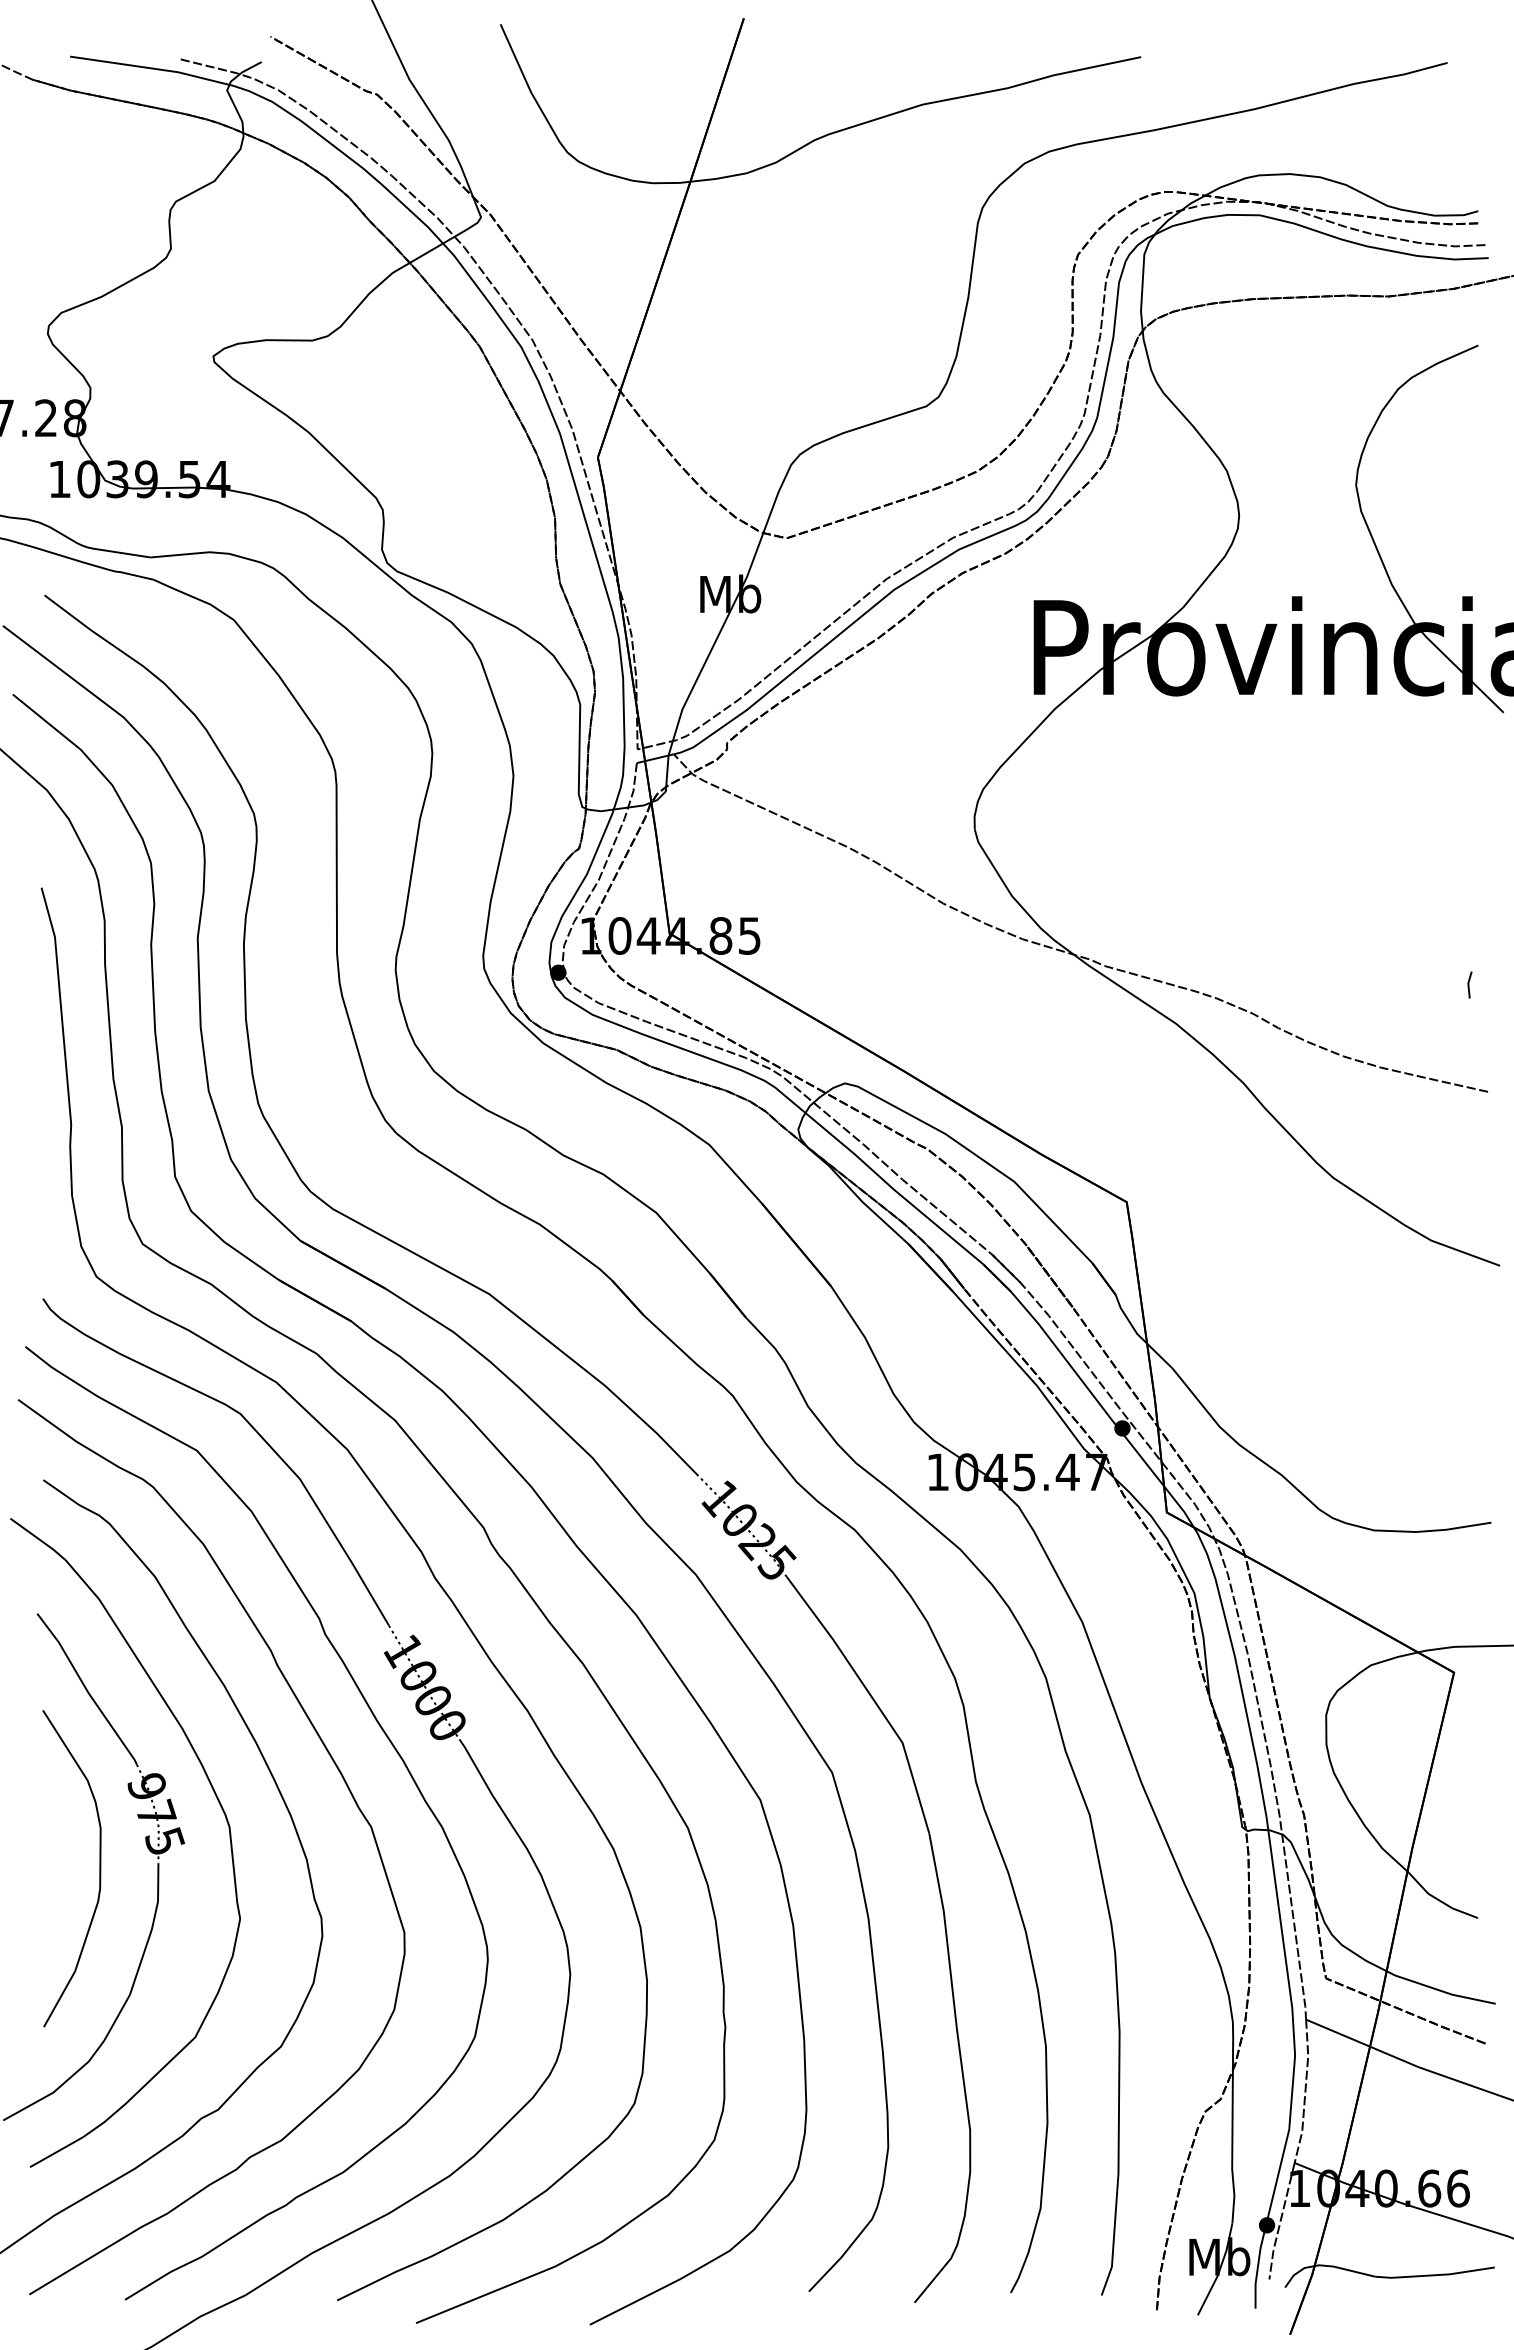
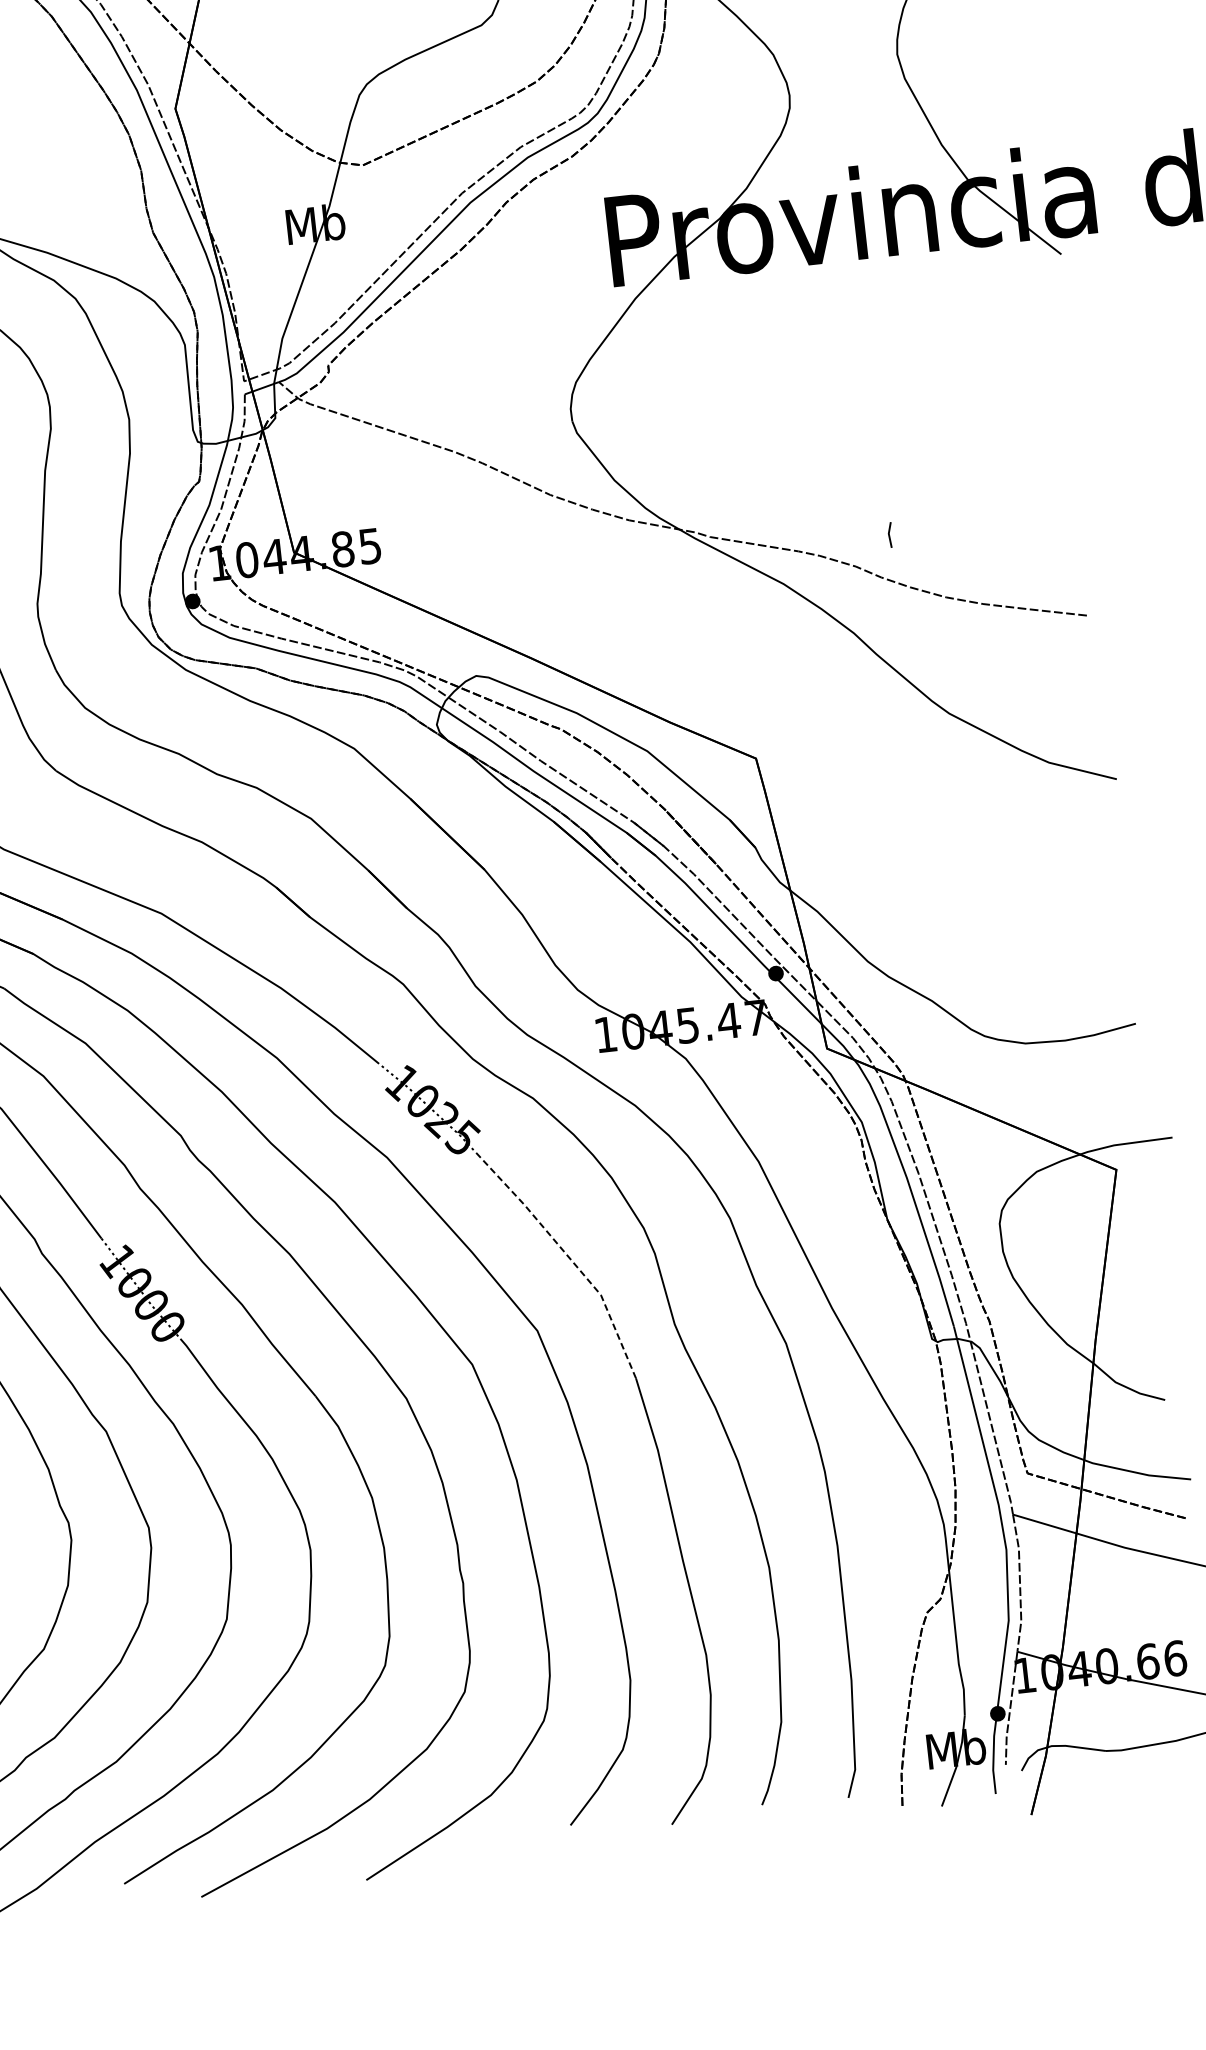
line: (1469, 984) -> (890, 534), moved
line: (872, 1697) -> (567, 1255), solid -> dashed

